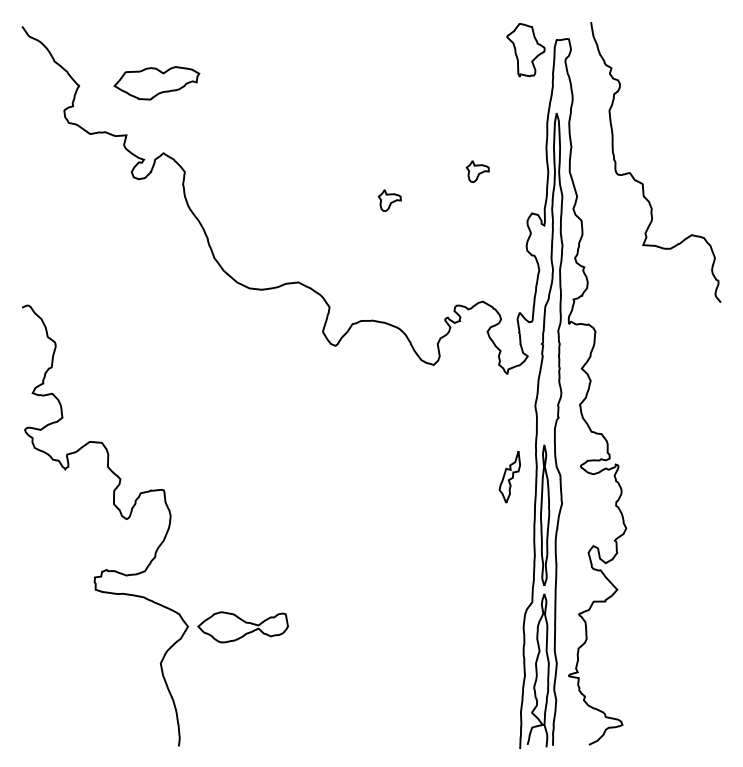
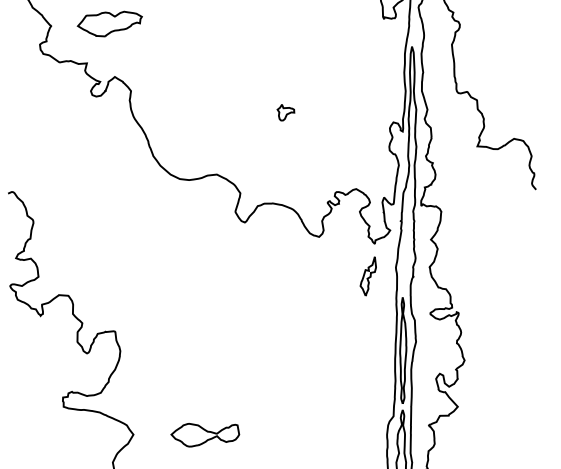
part: (477, 171) -> (352, 90), removed
part: (509, 477) -> (368, 276), moved
part: (242, 627) -> (204, 435), moved

